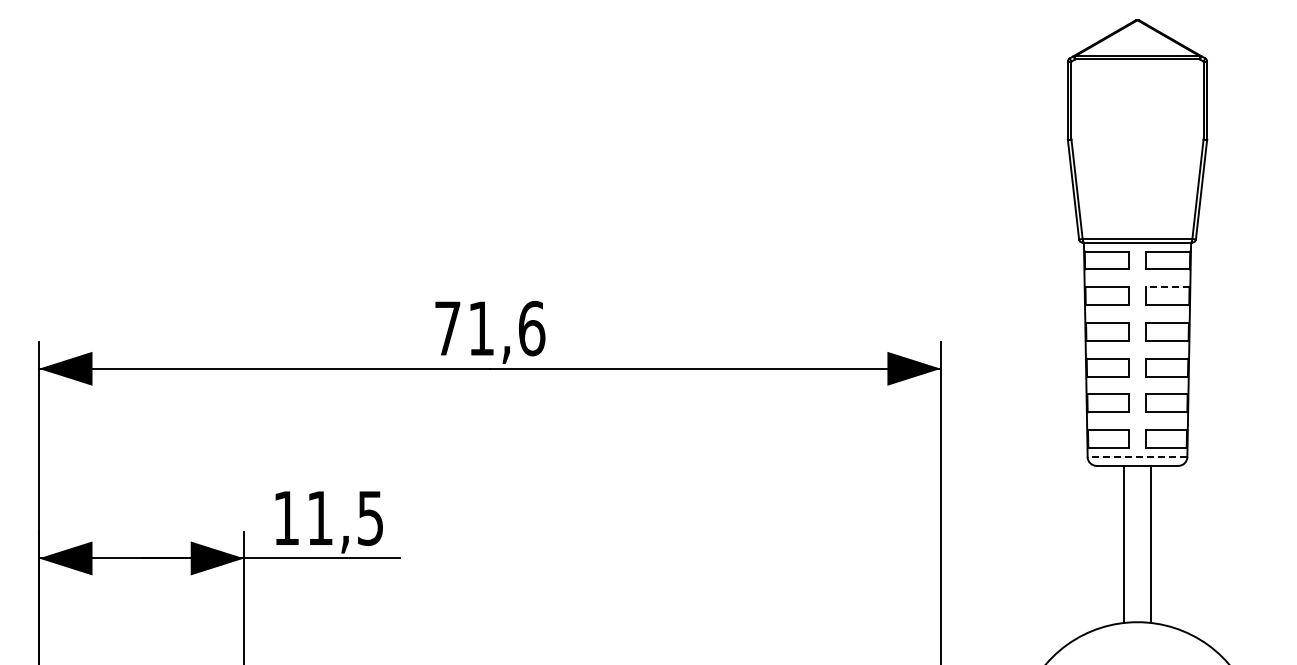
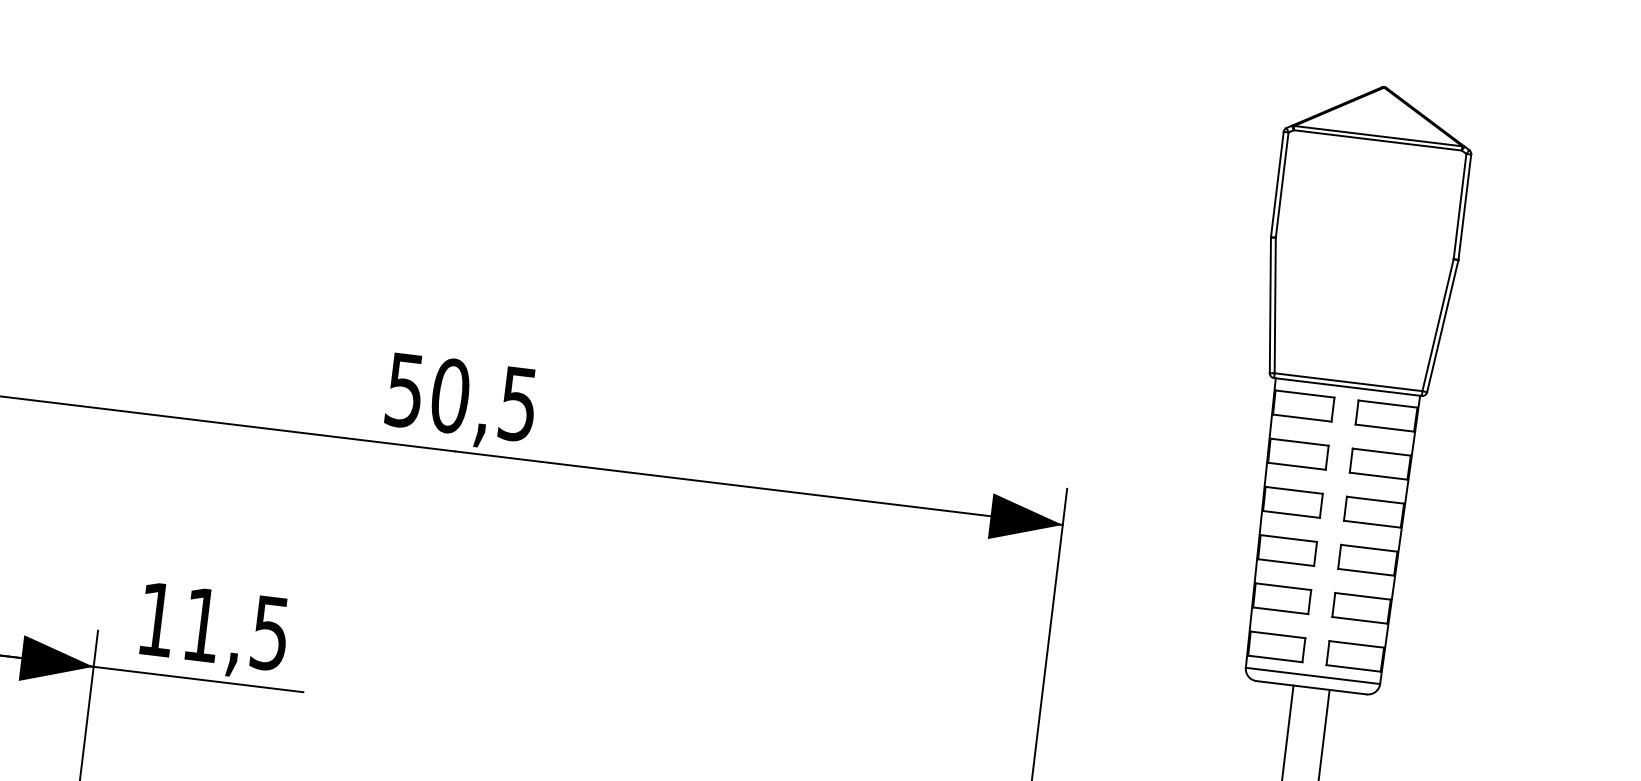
line: (1168, 287) -> (1382, 452), dashed -> solid
text: (490, 328) -> (462, 397), 71,6 -> 50,5
line: (1137, 457) -> (1312, 676), dashed -> solid

